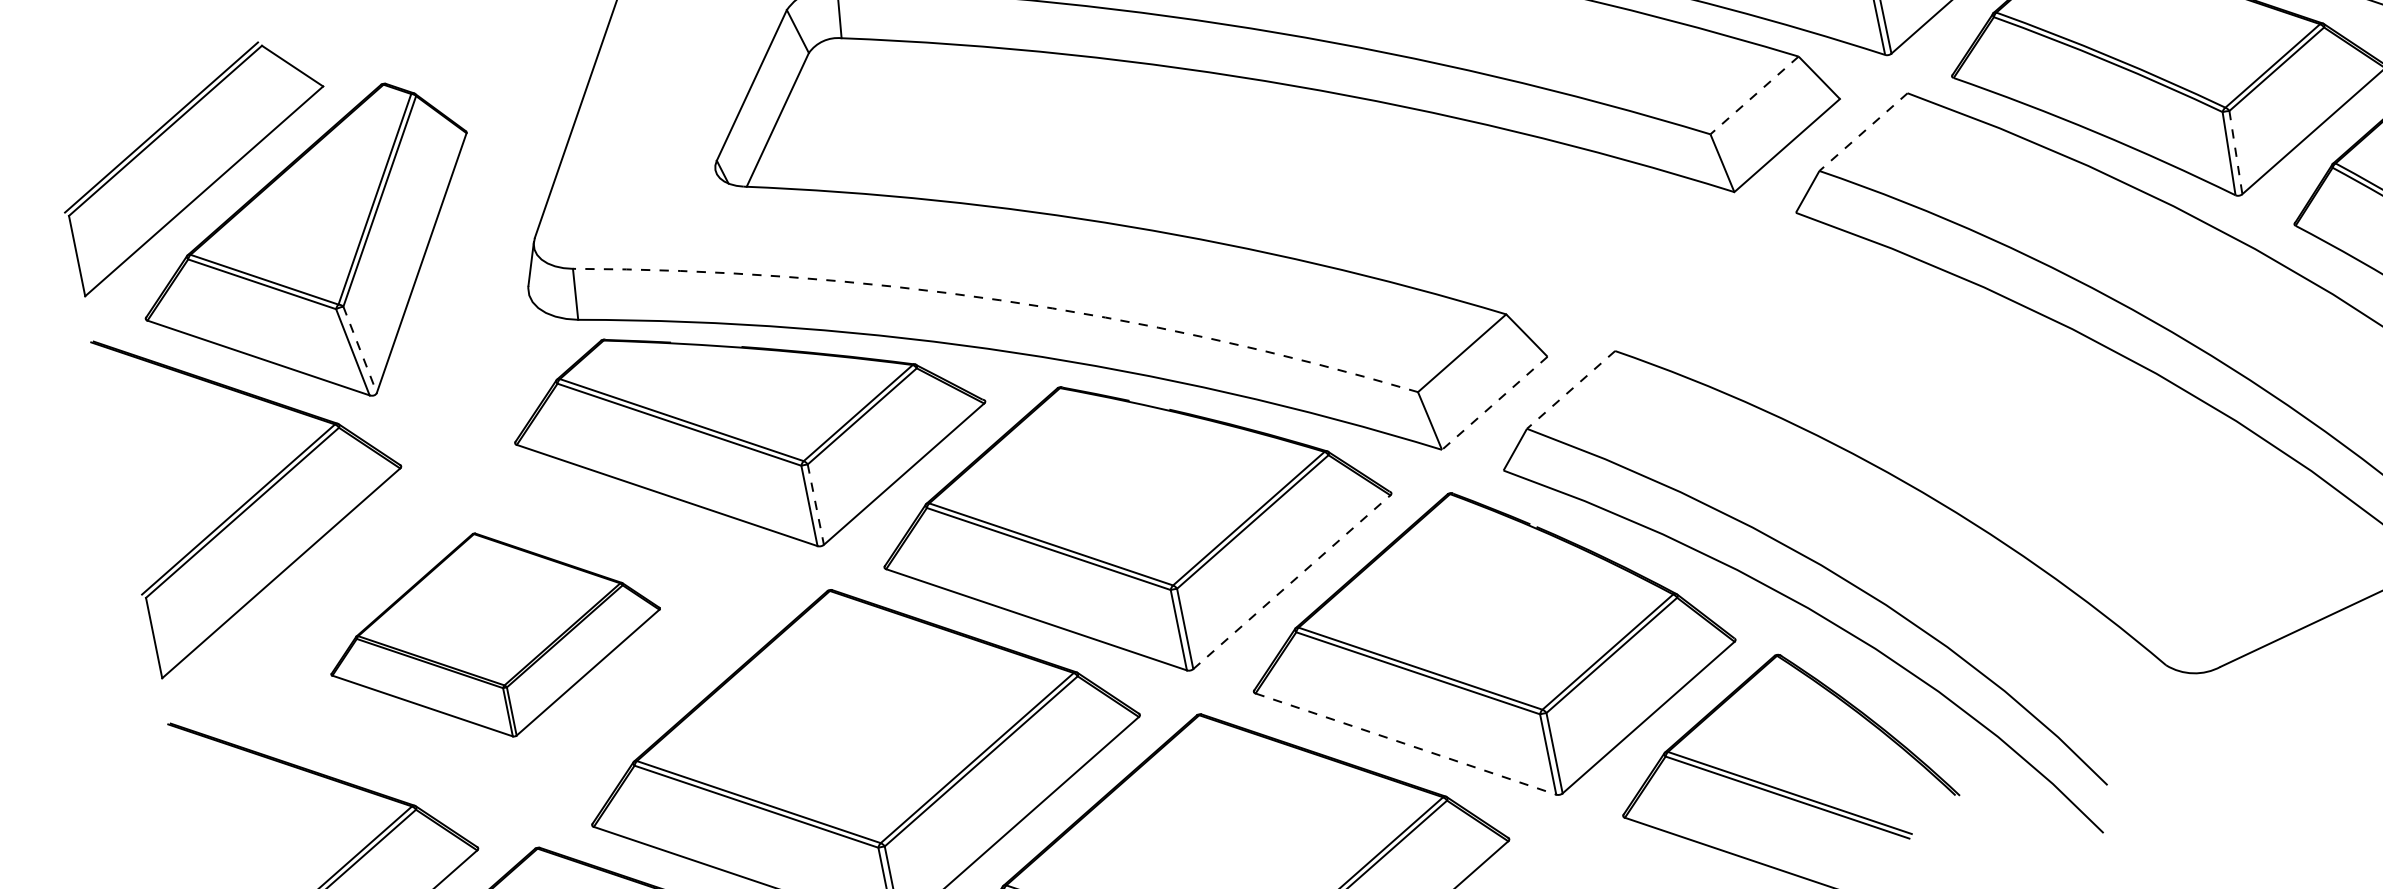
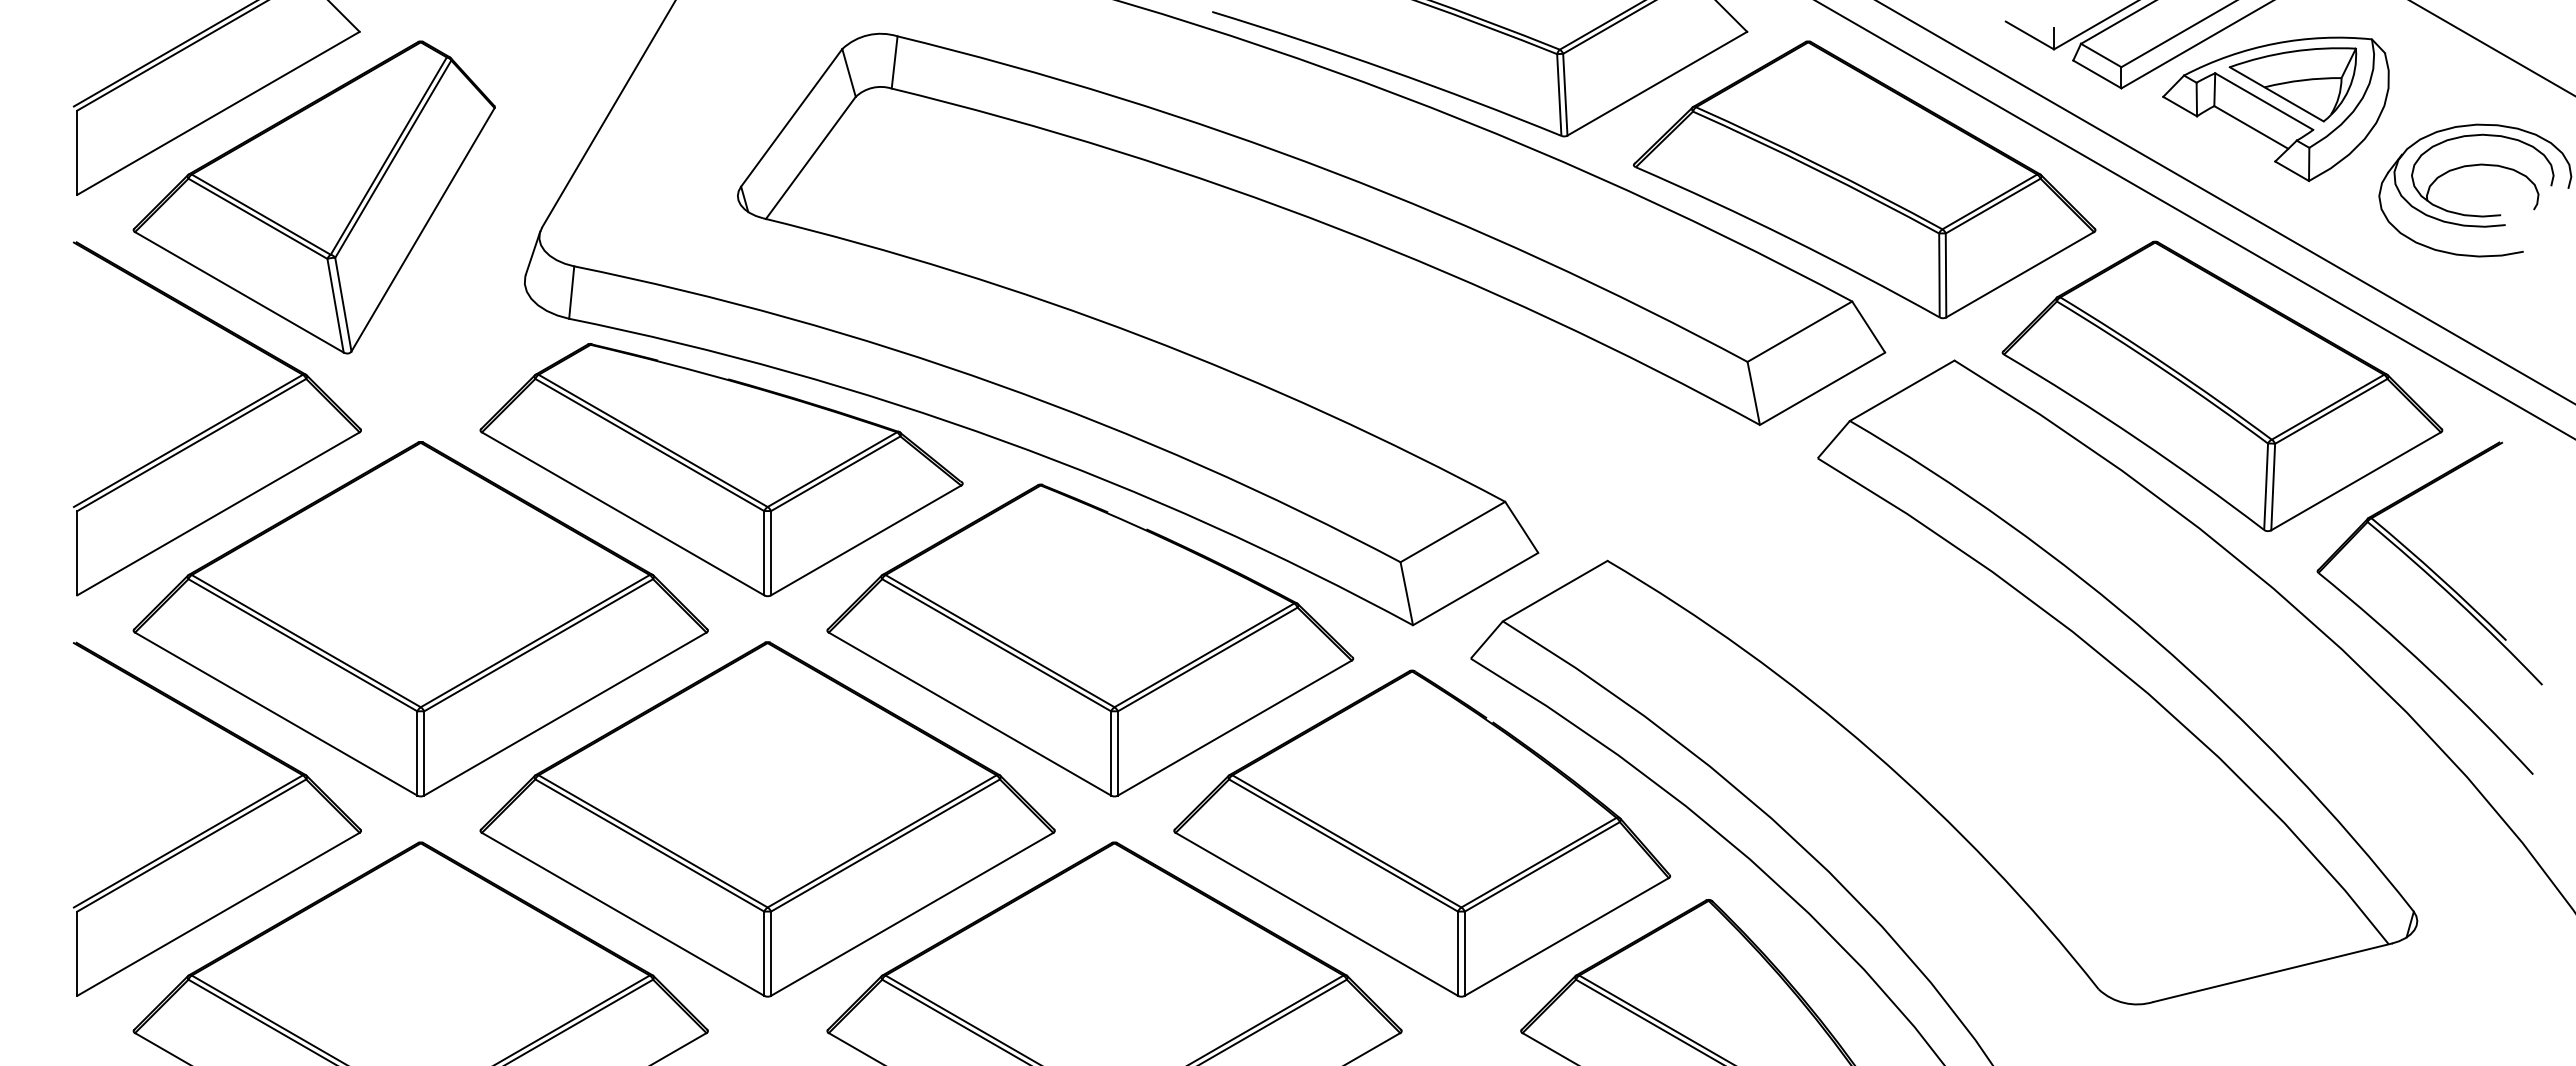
line: (1754, 95) -> (1799, 331), dashed -> solid
line: (1862, 132) -> (1901, 391), dashed -> solid
line: (2236, 152) -> (2273, 487), dashed -> solid
arc: (1000, 299) -> (998, 384), dashed -> solid
line: (360, 349) -> (343, 304), dashed -> solid
line: (1570, 390) -> (1554, 591), dashed -> solid
line: (1494, 403) -> (1475, 589), dashed -> solid
line: (816, 504) -> (771, 553), dashed -> solid
line: (1292, 581) -> (1235, 727), dashed -> solid
part: (494, 635) -> (420, 619), size x1.67
line: (1406, 744) -> (1317, 914), dashed -> solid

